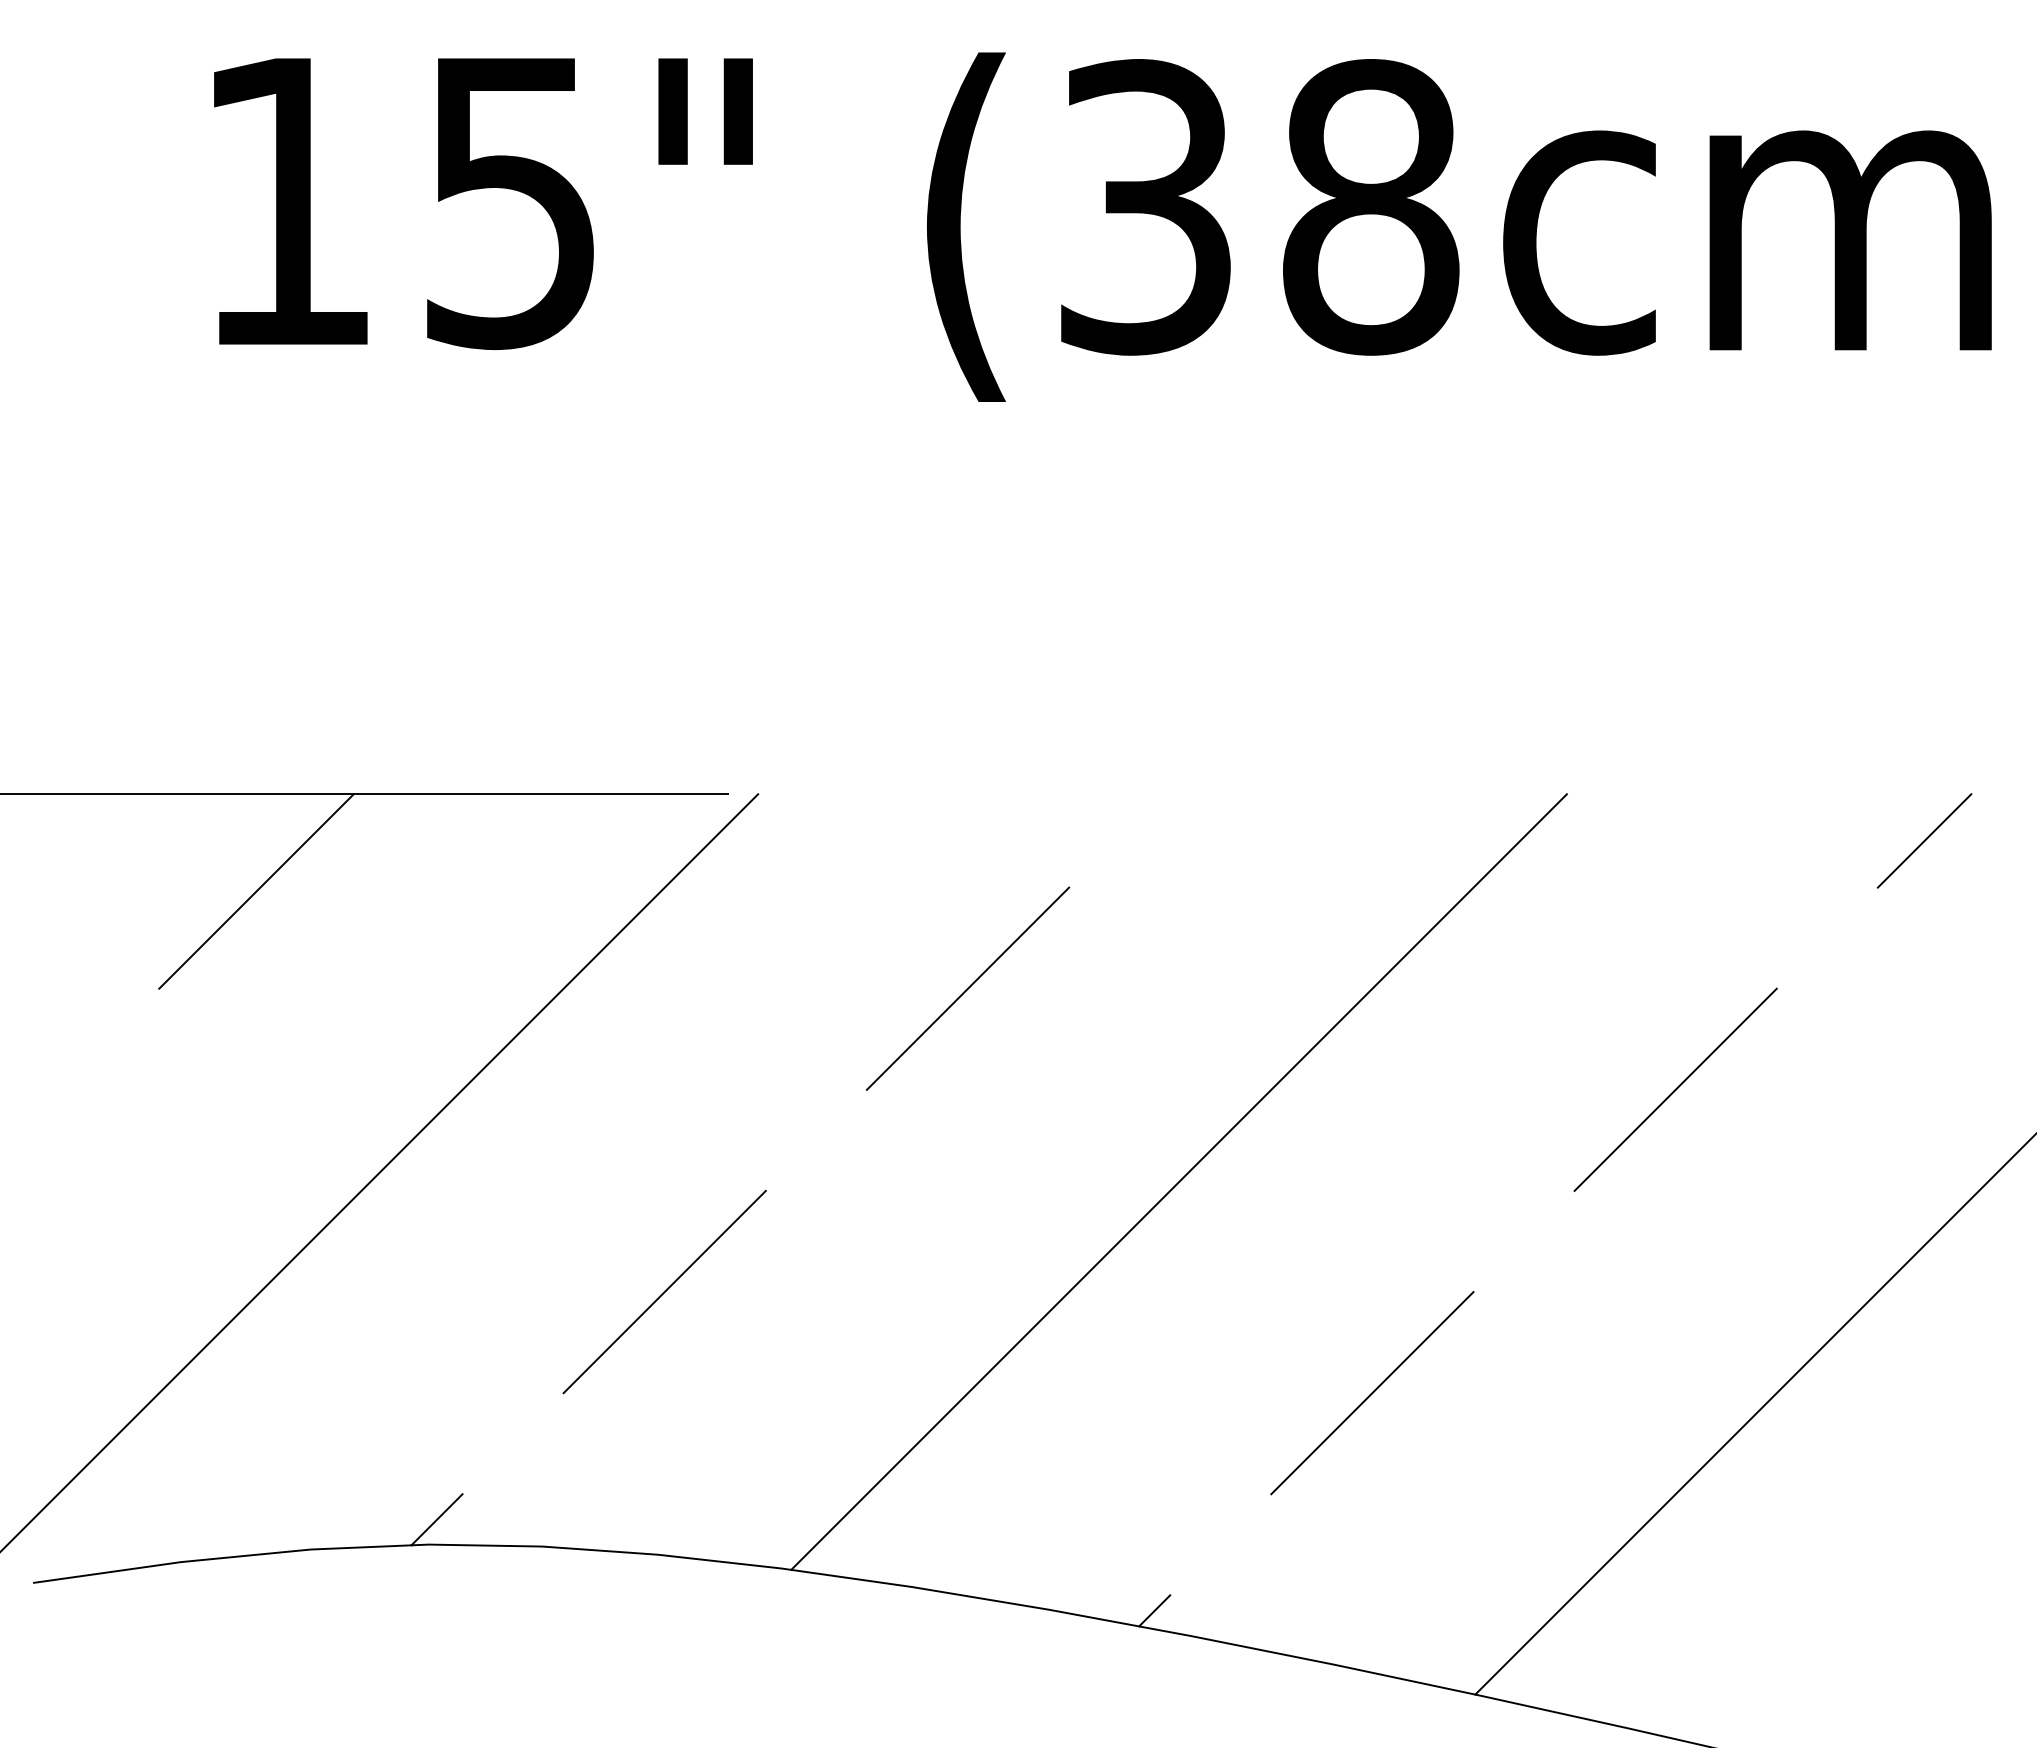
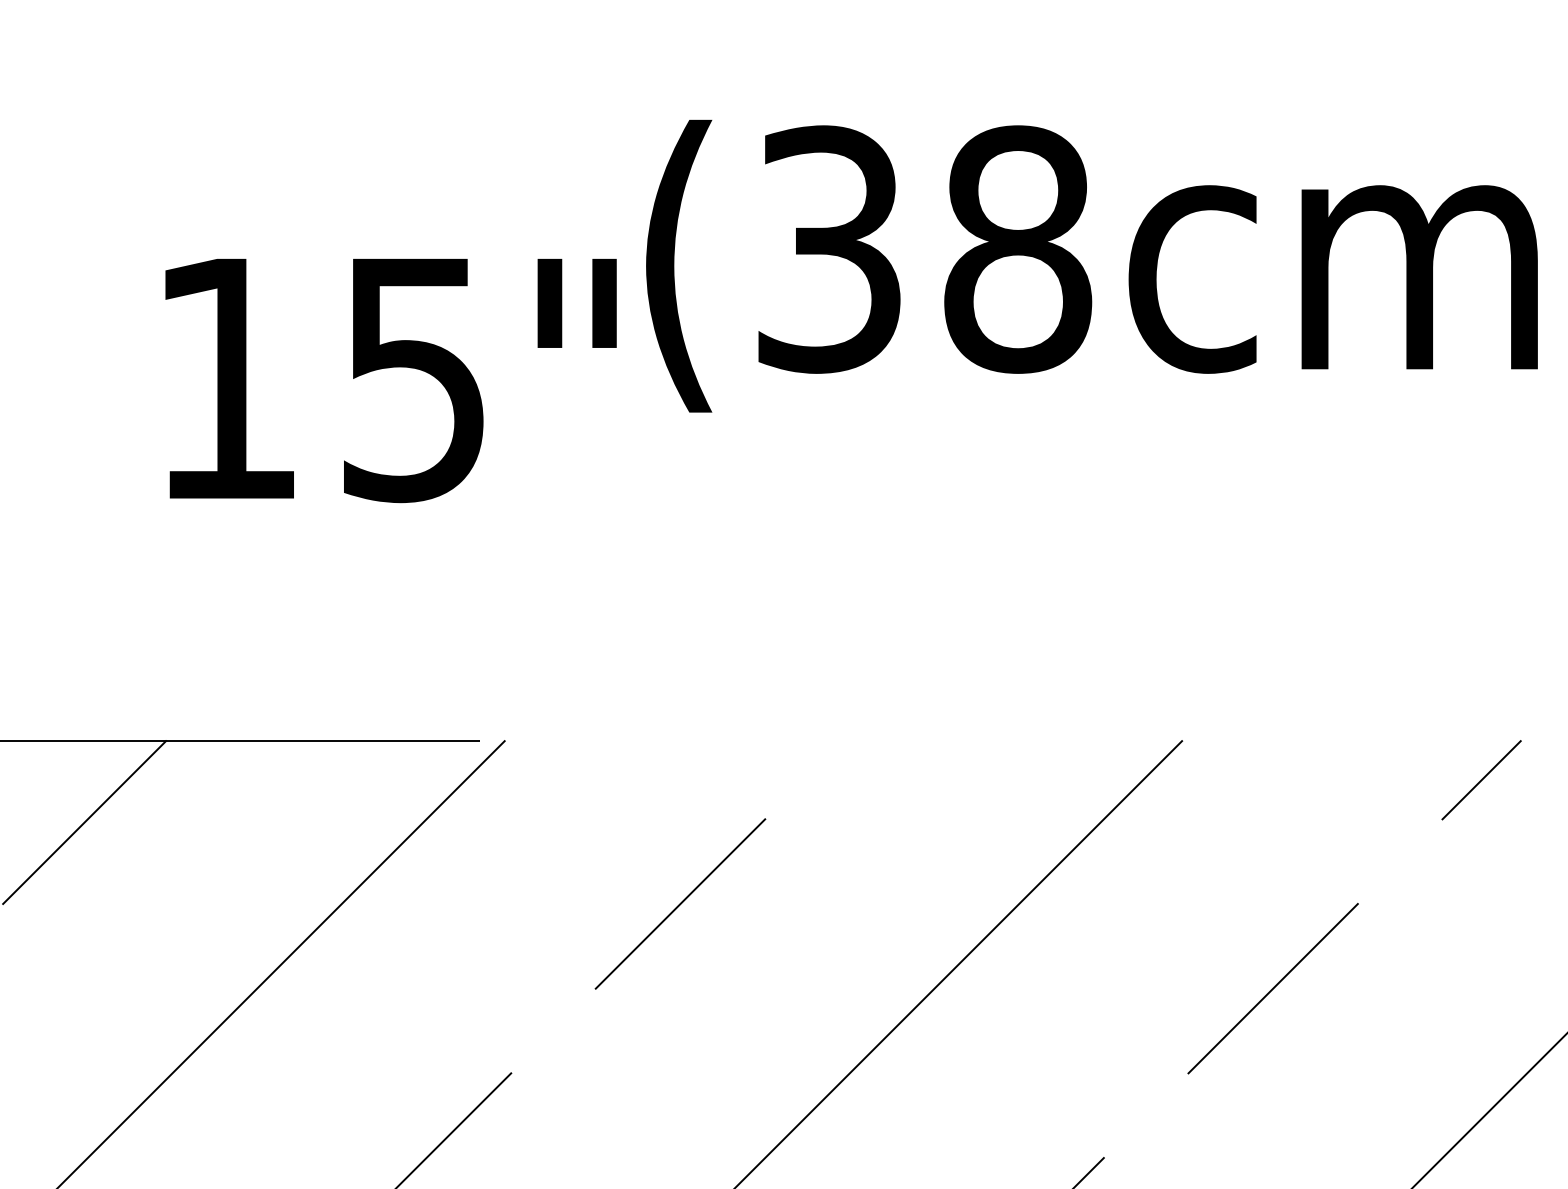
text: (483, 203) -> (391, 380), moved

